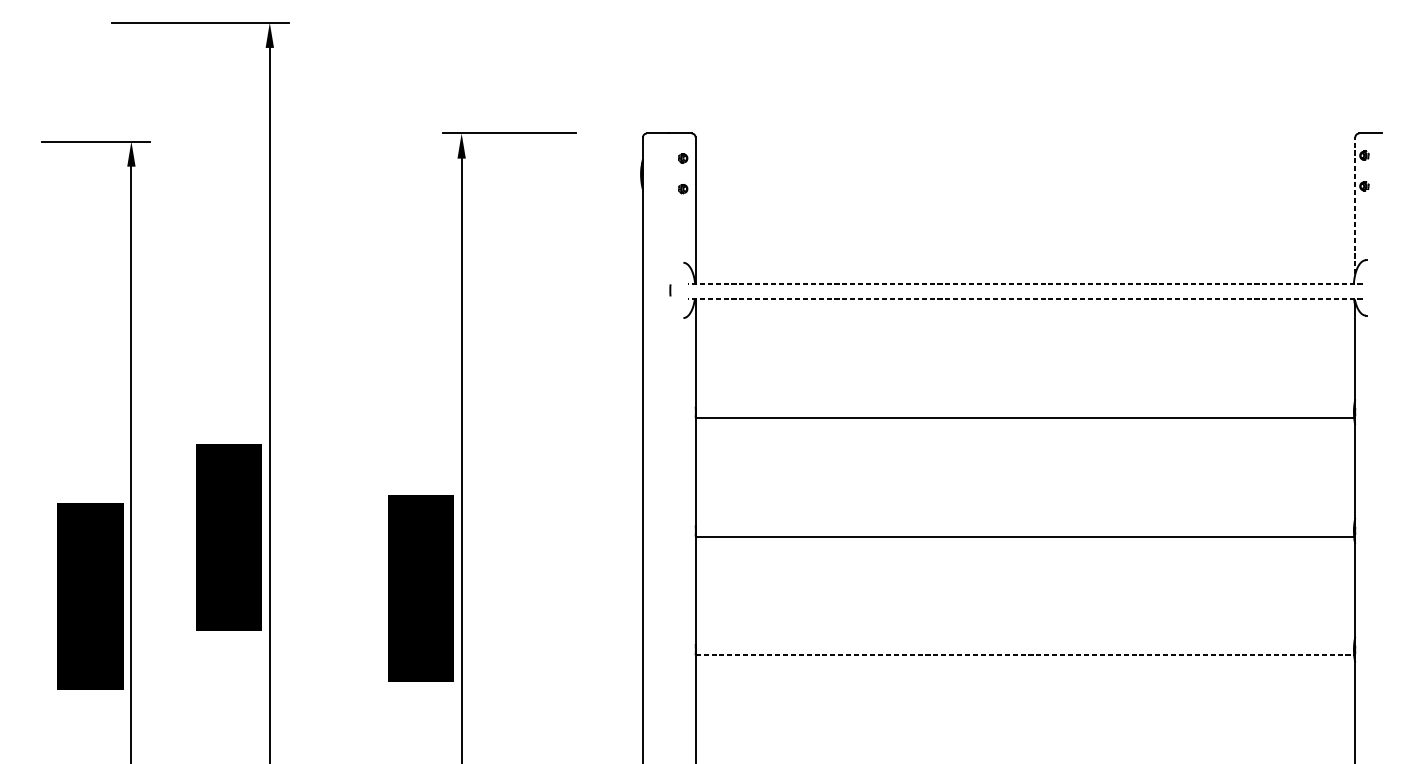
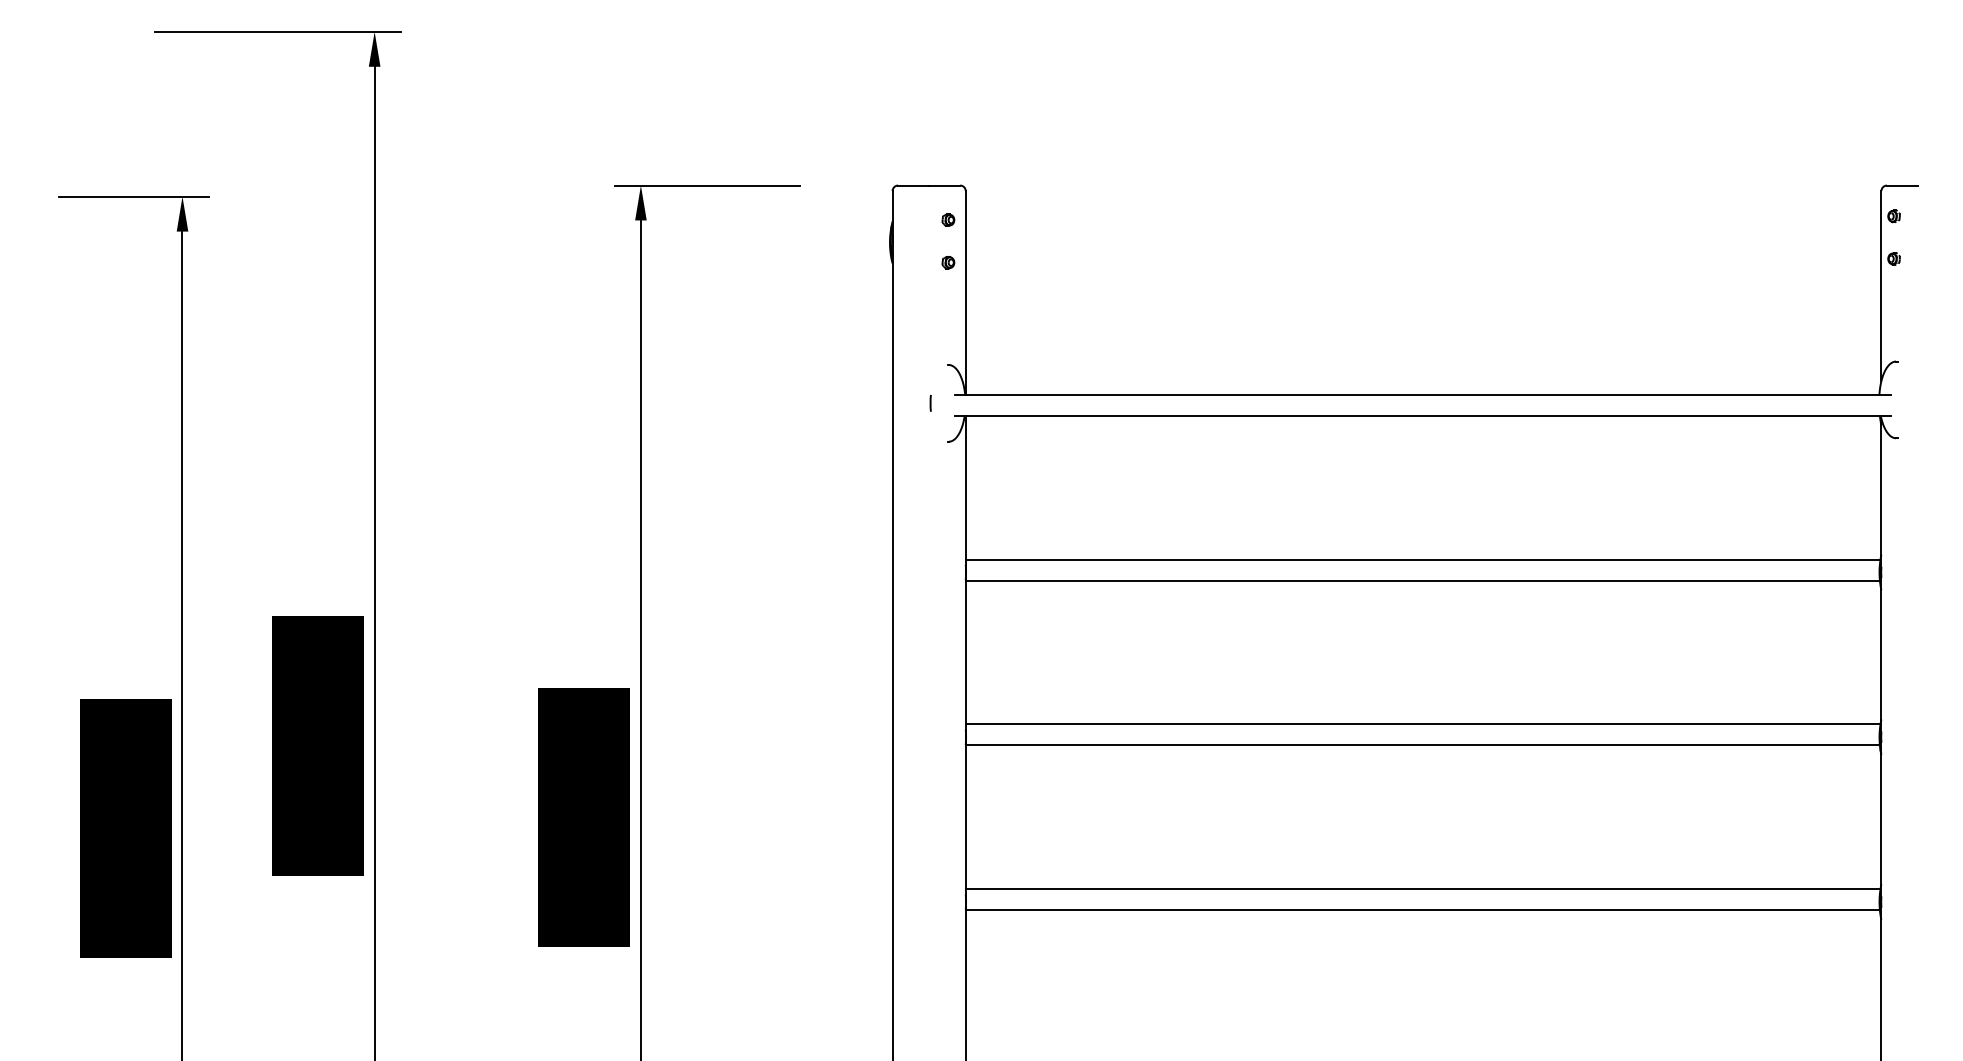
line: (1355, 205) -> (1881, 285), dashed -> solid
line: (1024, 284) -> (1422, 394), dashed -> solid
line: (1024, 299) -> (1422, 415), dashed -> solid
line: (1024, 402) -> (1422, 559), added
line: (1024, 521) -> (1422, 724), added
line: (1024, 640) -> (1422, 889), added
line: (1025, 655) -> (1423, 910), dashed -> solid

